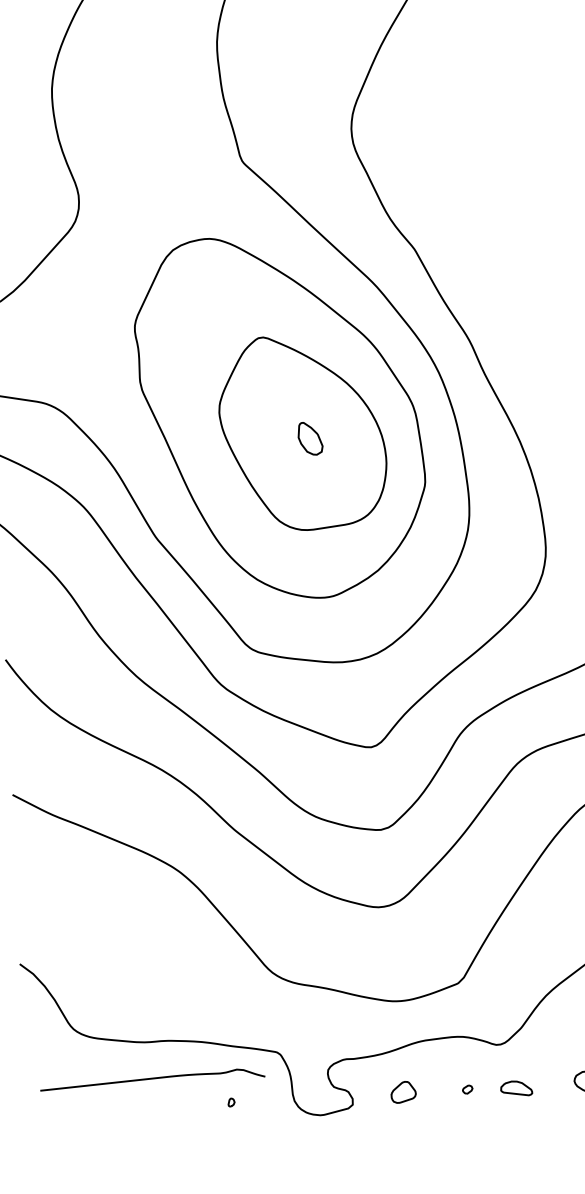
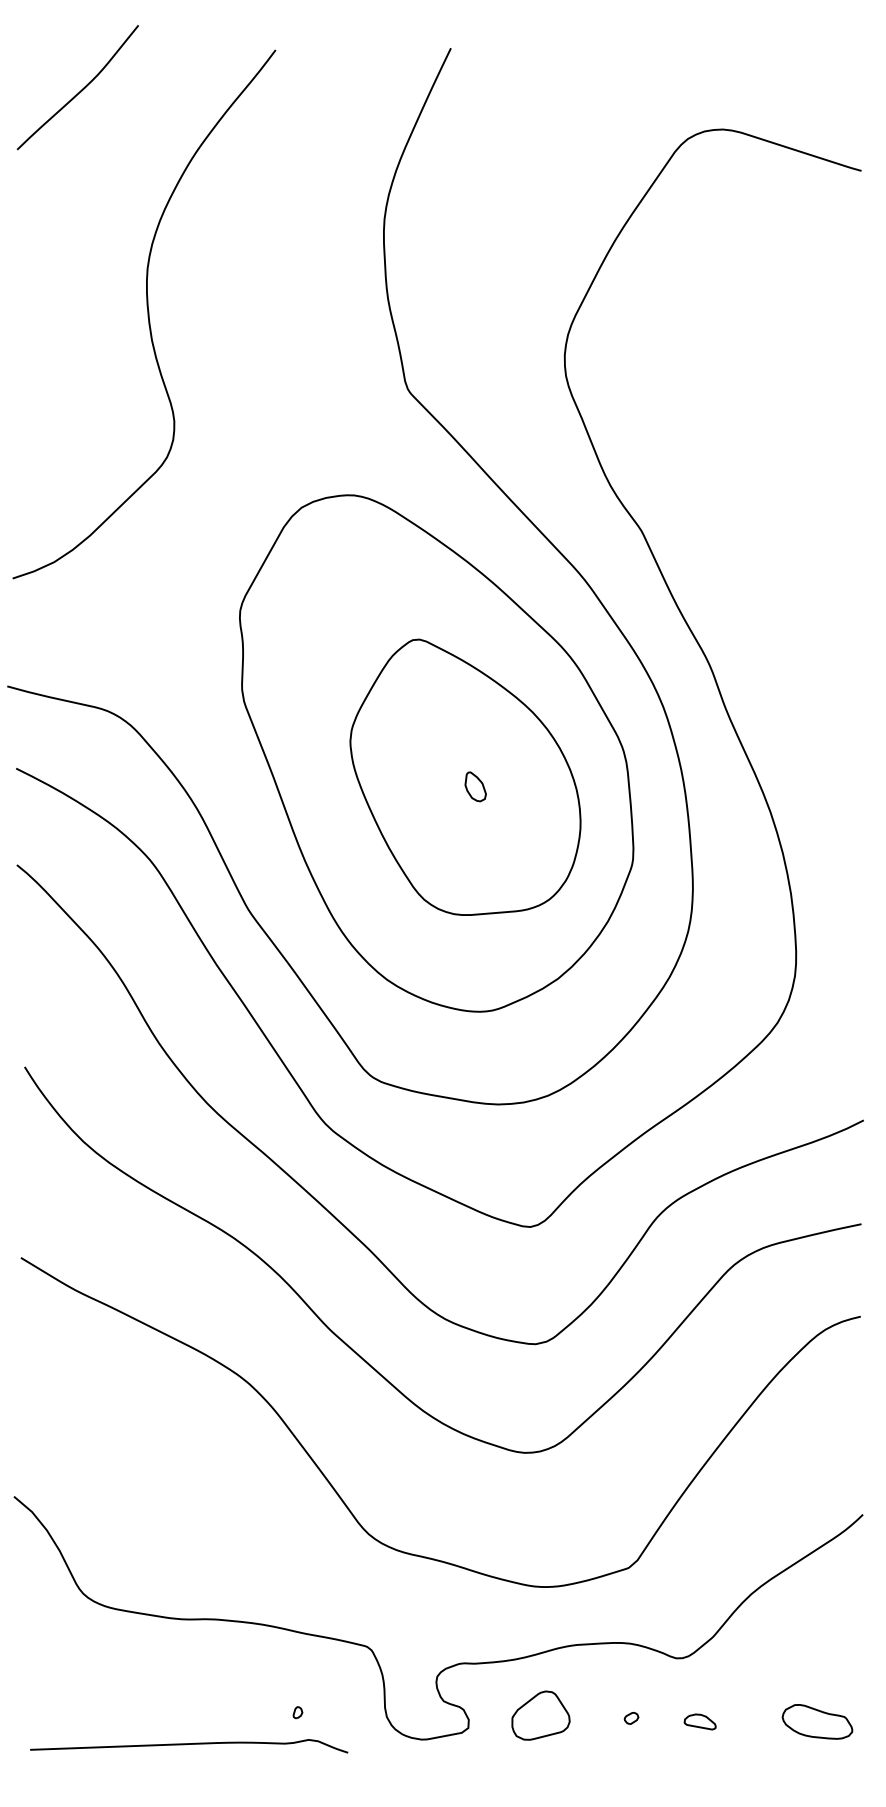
part: (310, 438) -> (475, 786), size x0.62
curve: (152, 1078) -> (189, 1744), moved
part: (515, 1088) -> (699, 1721), size x0.71
part: (403, 1092) -> (540, 1715), size x1.67

